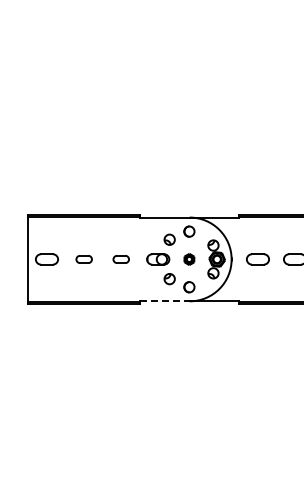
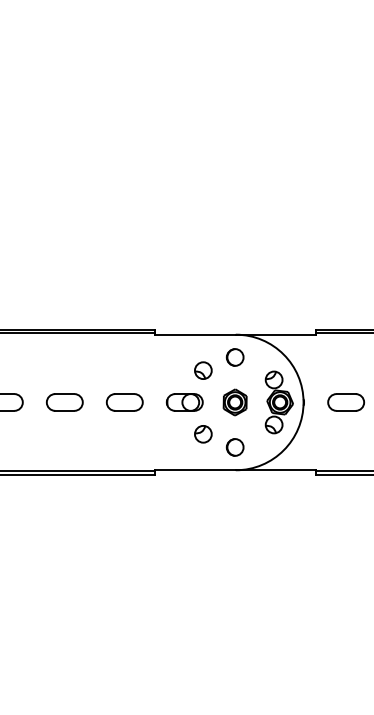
part: (84, 259) -> (65, 402), size x1.43
part: (121, 259) -> (125, 402), size x1.43
part: (189, 259) -> (235, 402), size x1.43
line: (165, 301) -> (196, 470), dashed -> solid

